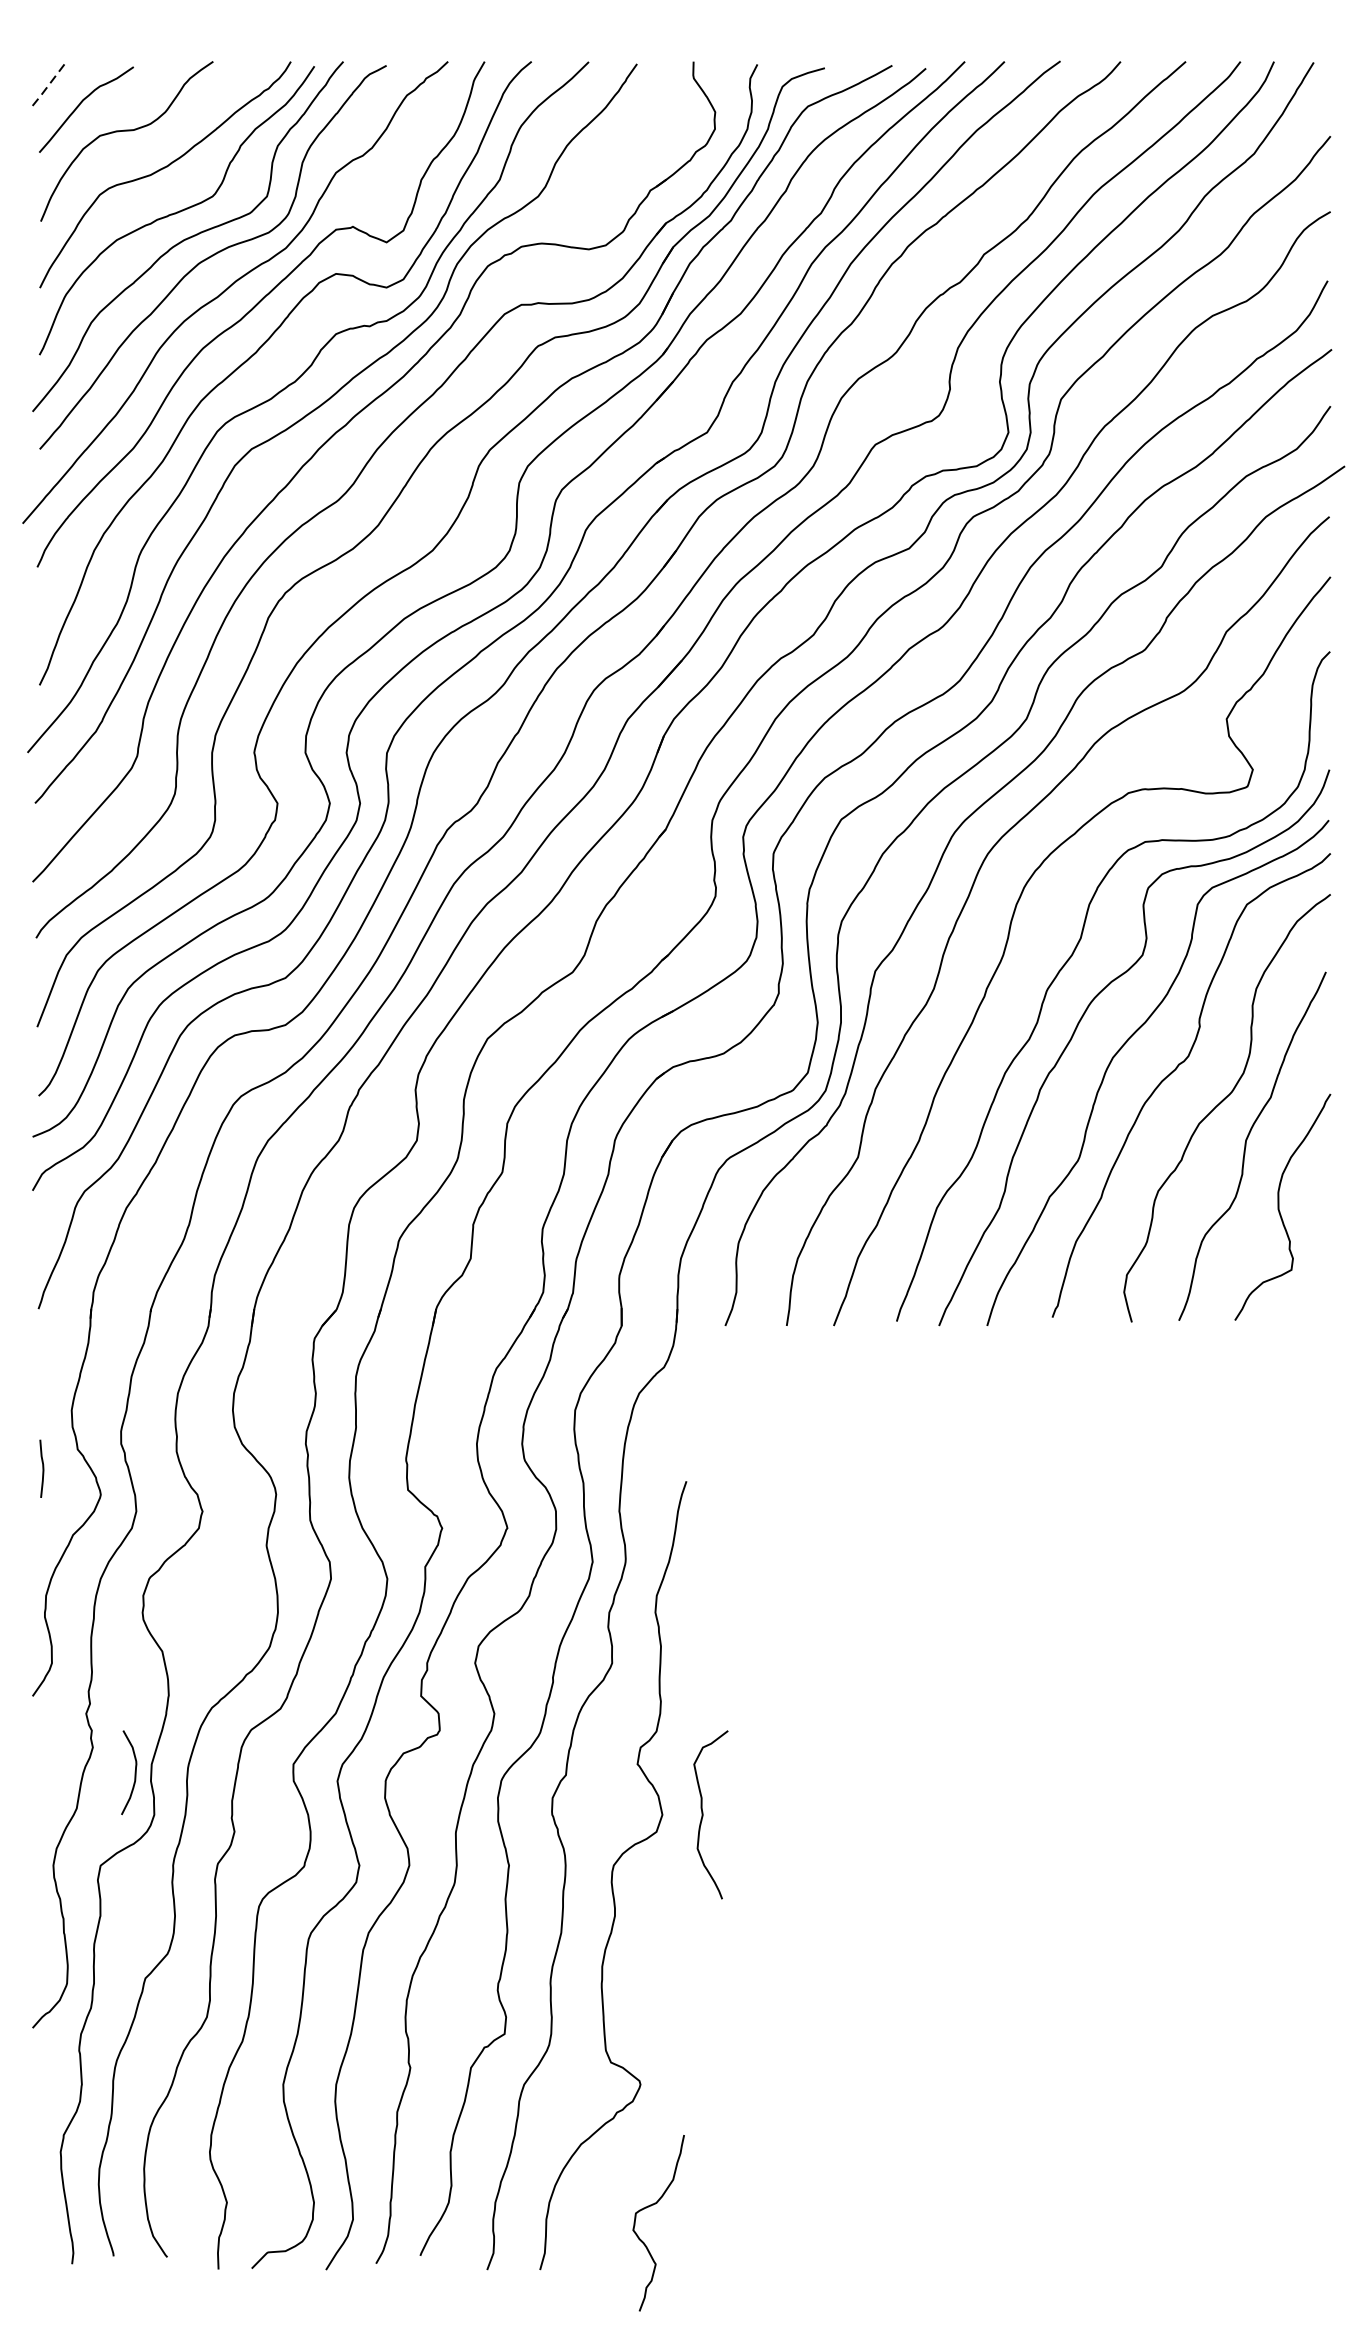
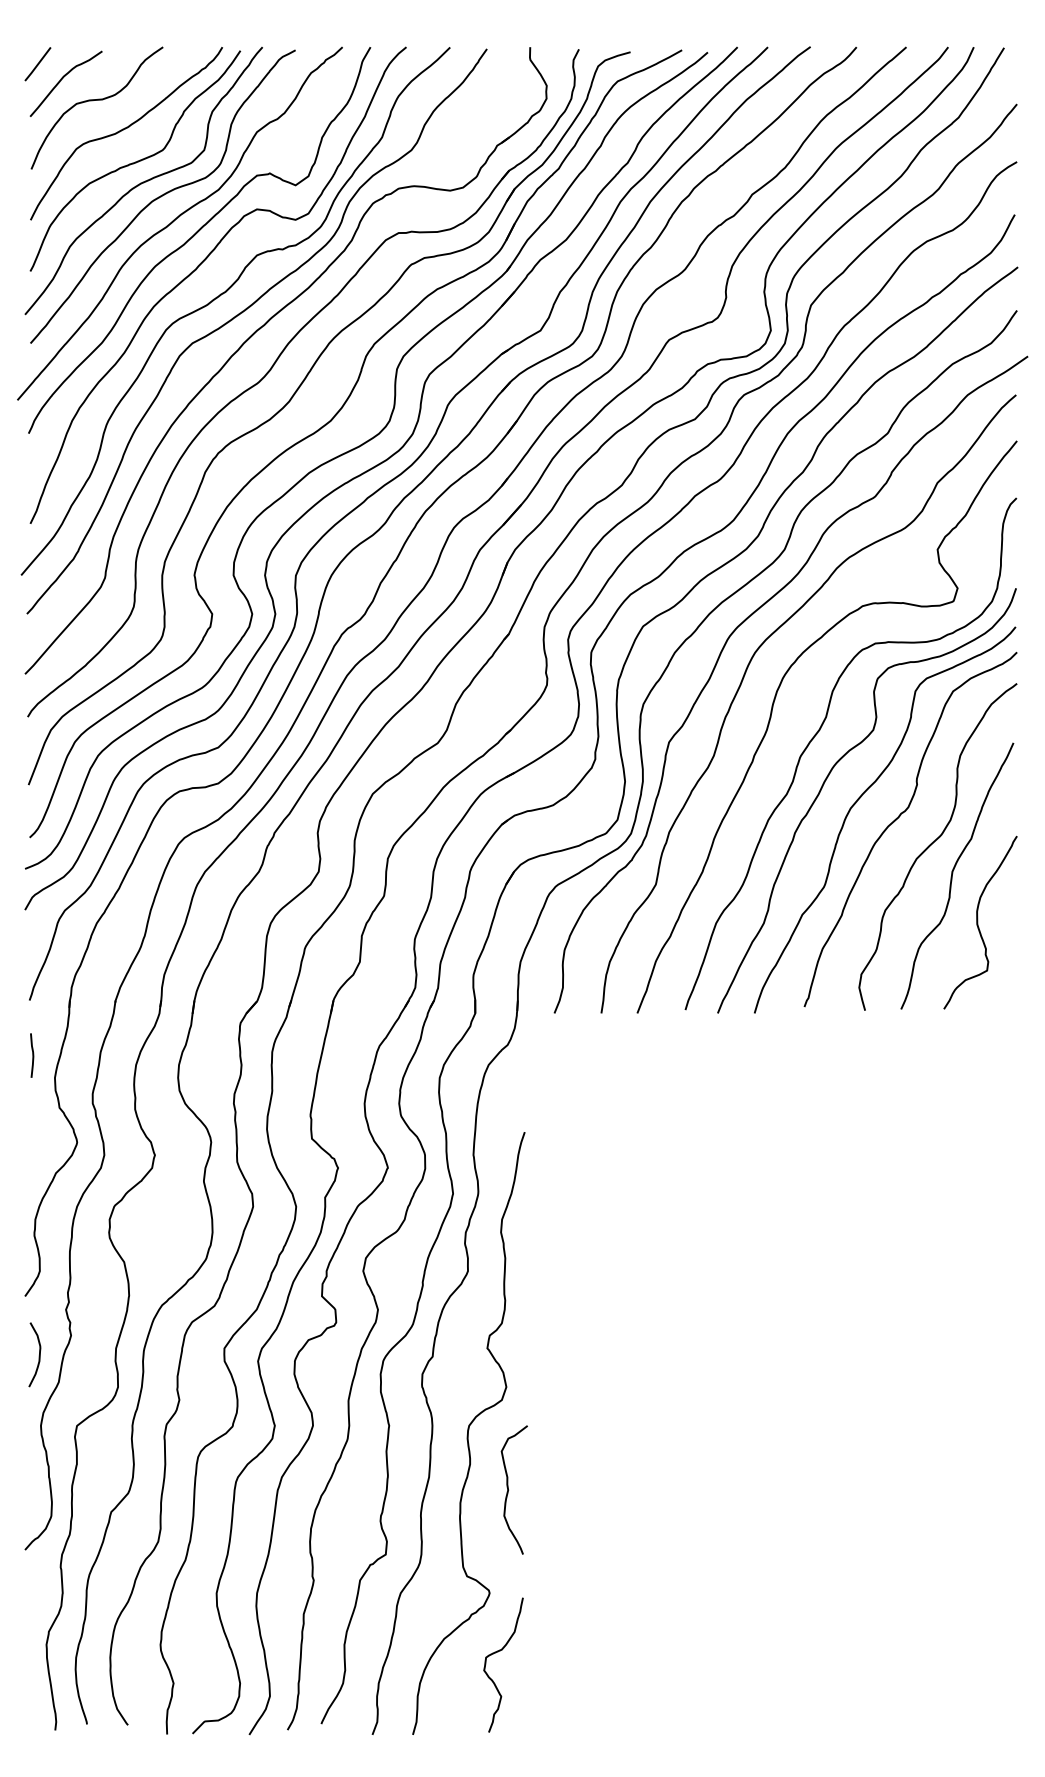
line: (48, 84) -> (37, 64), dashed -> solid
curve: (42, 1468) -> (32, 1055), moved
curve: (133, 1773) -> (38, 1355), moved
curve: (703, 1814) -> (508, 1489), moved
curve: (652, 2206) -> (498, 1652), moved

